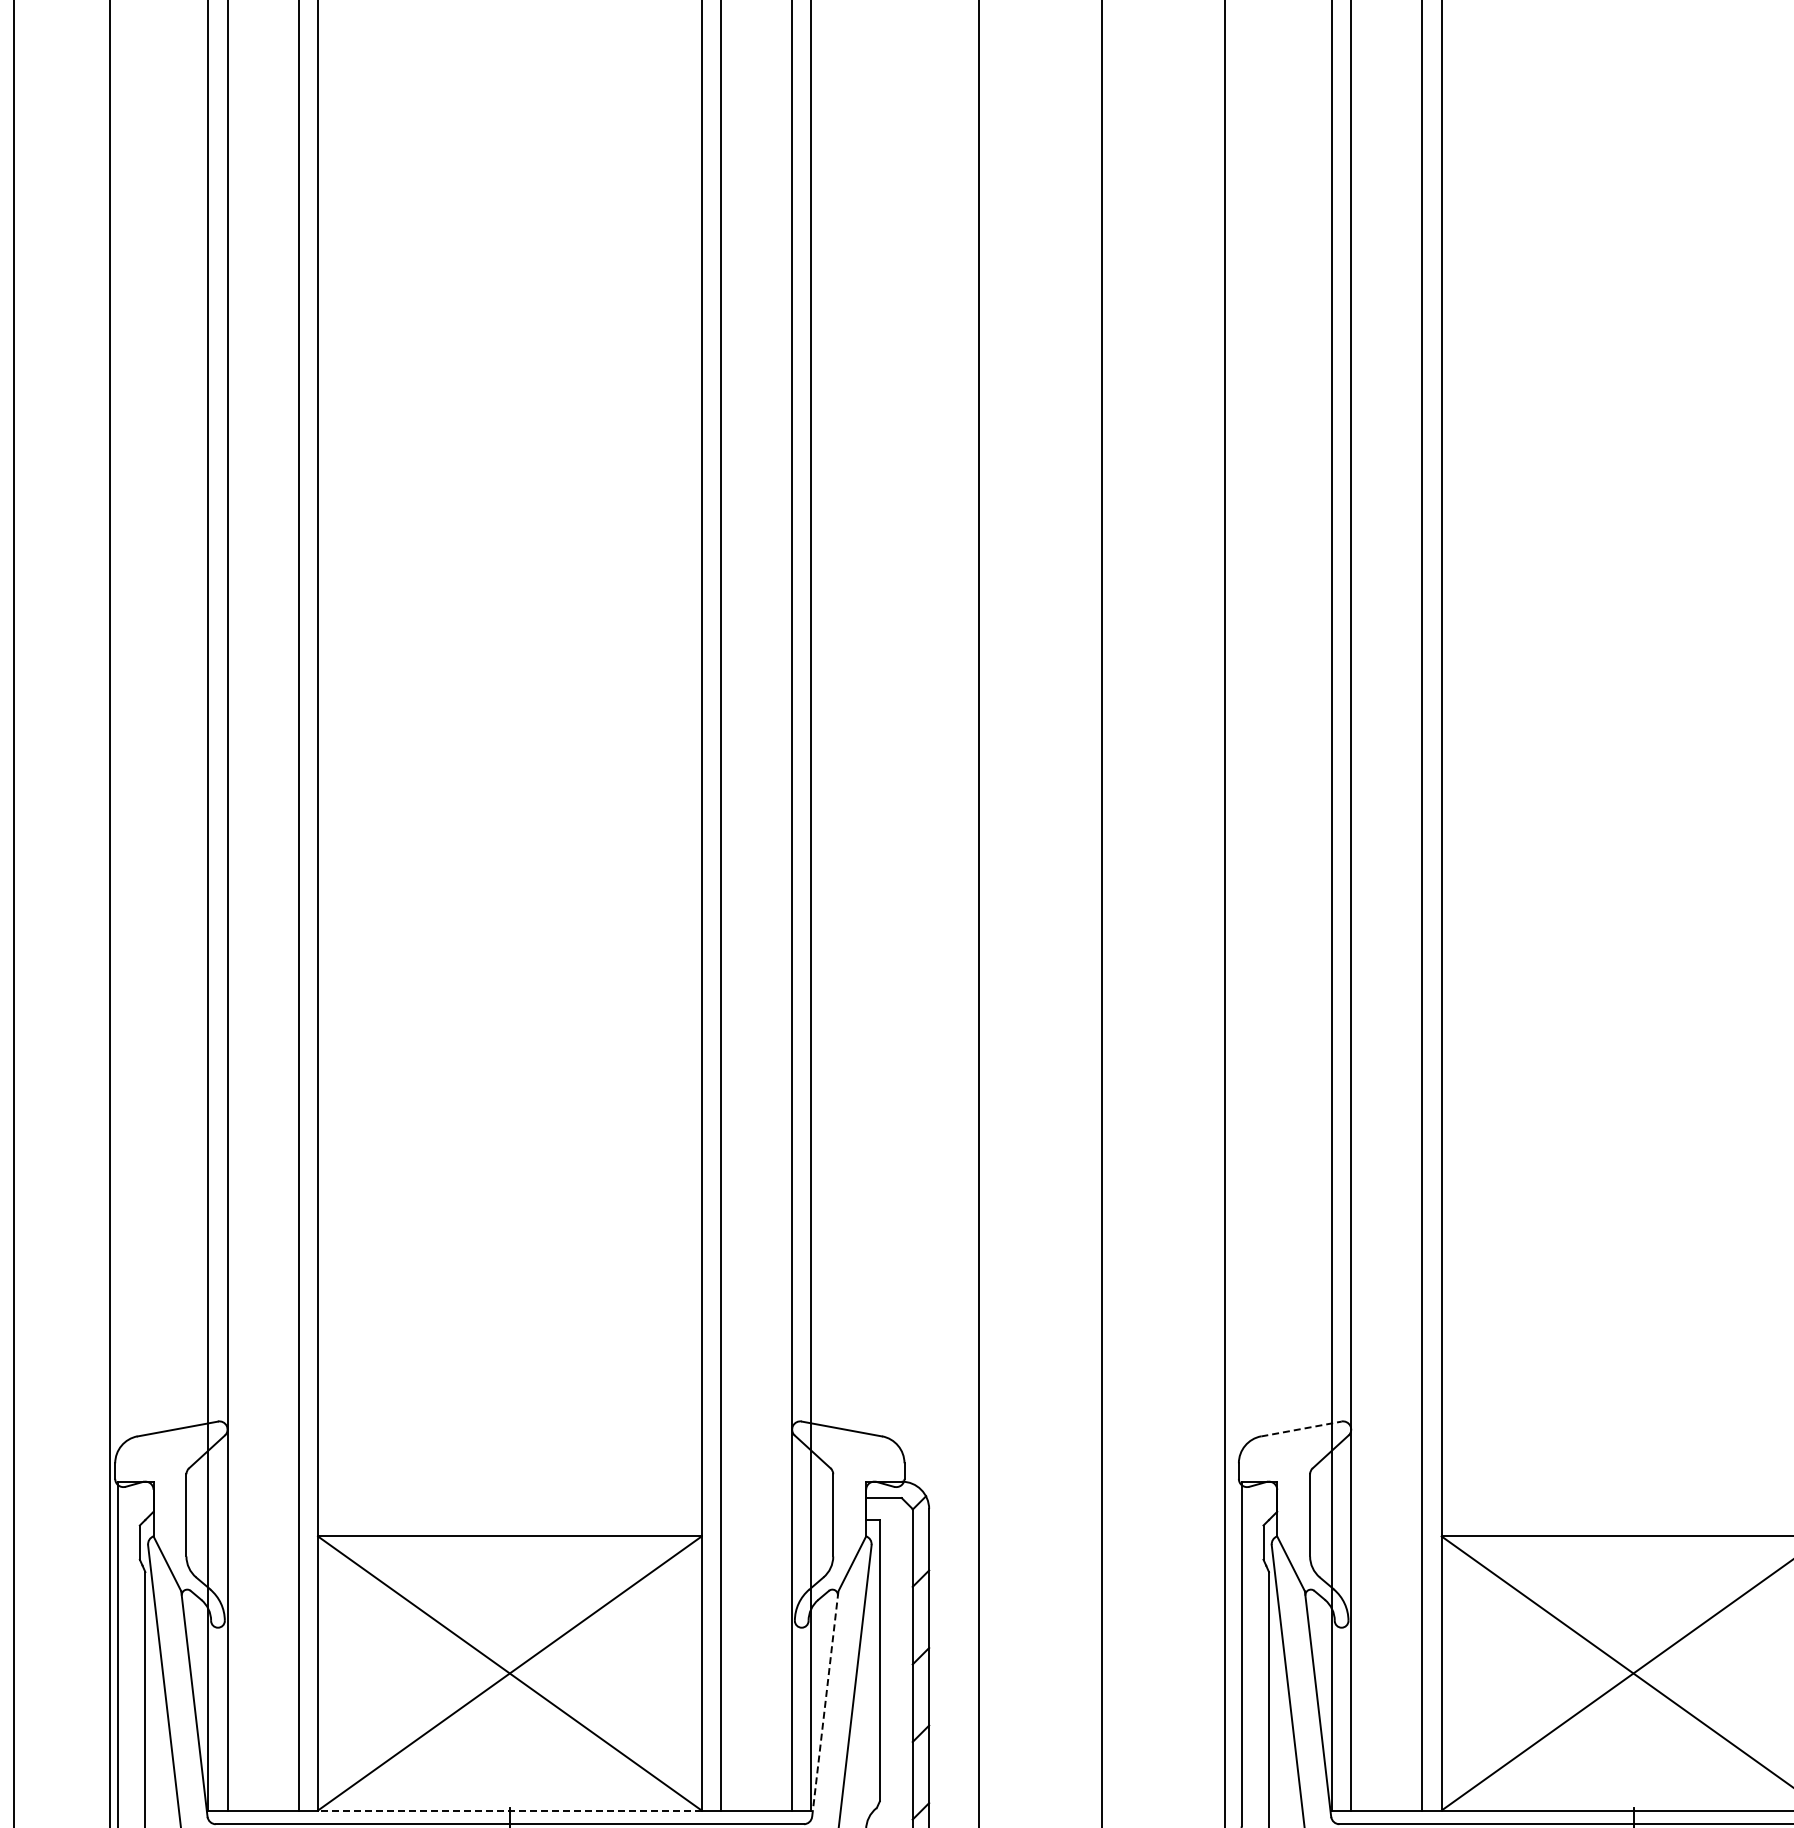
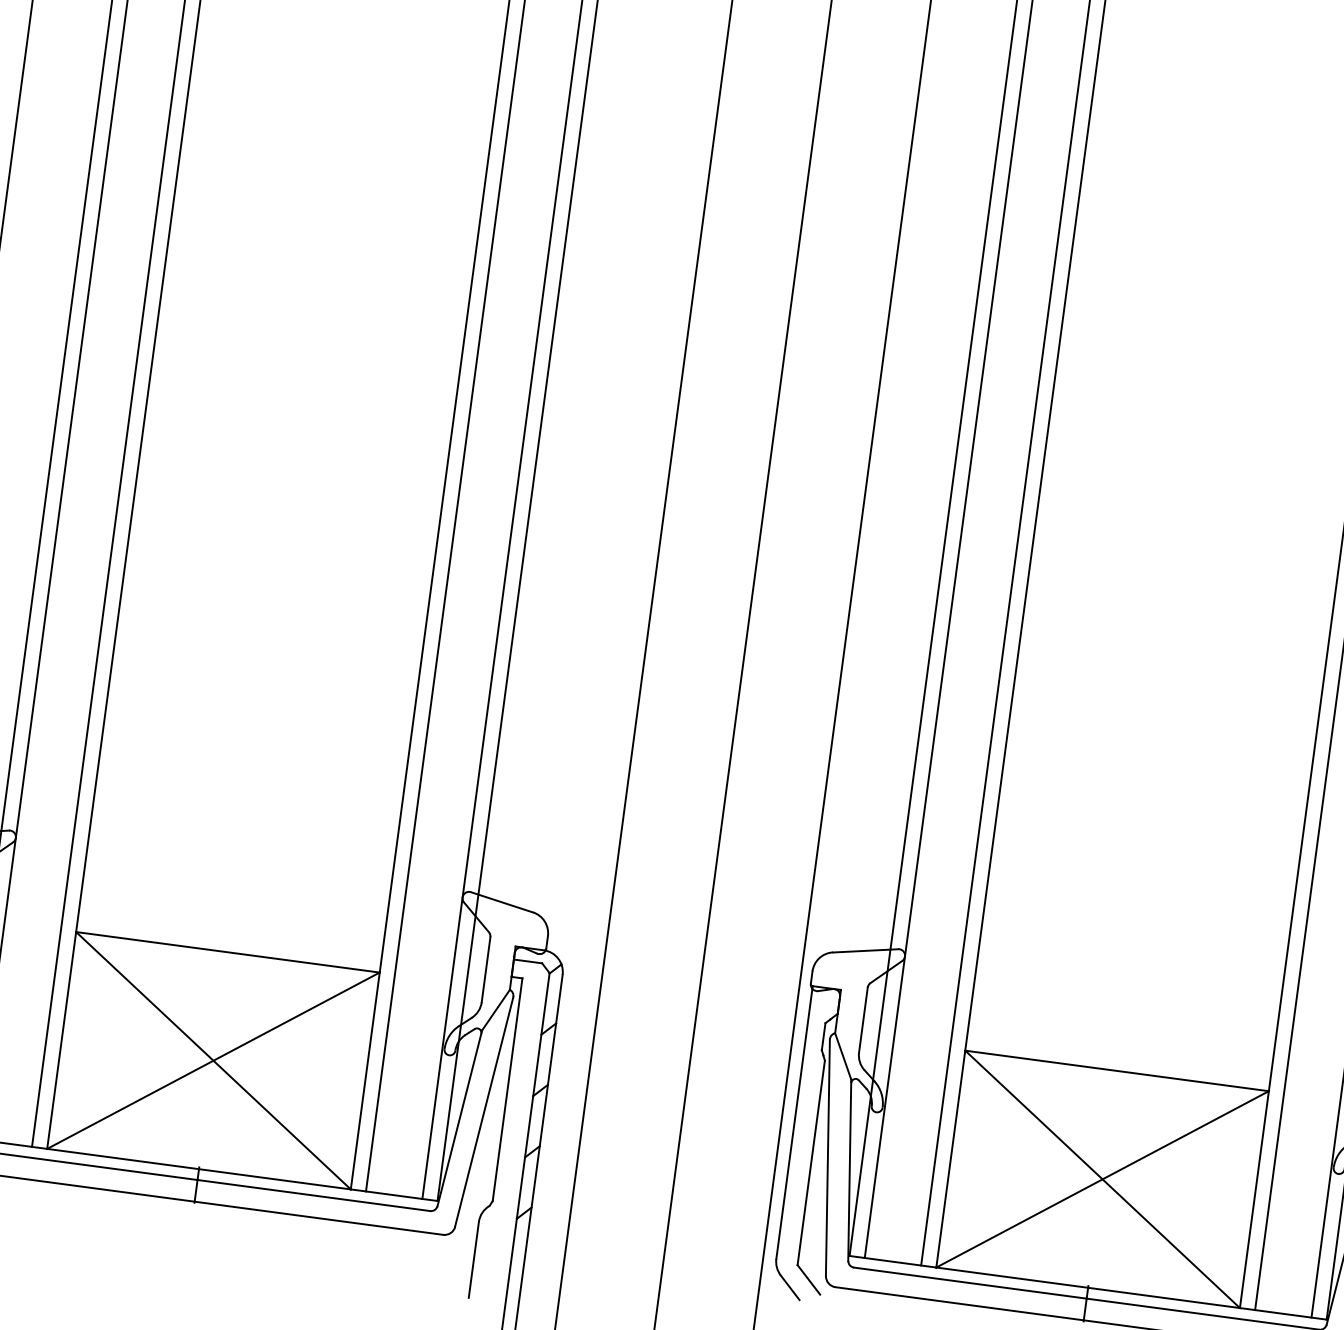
line: (1301, 1429) -> (865, 951), dashed -> solid
line: (825, 1704) -> (459, 1118), dashed -> solid
line: (509, 1810) -> (198, 1169), dashed -> solid

